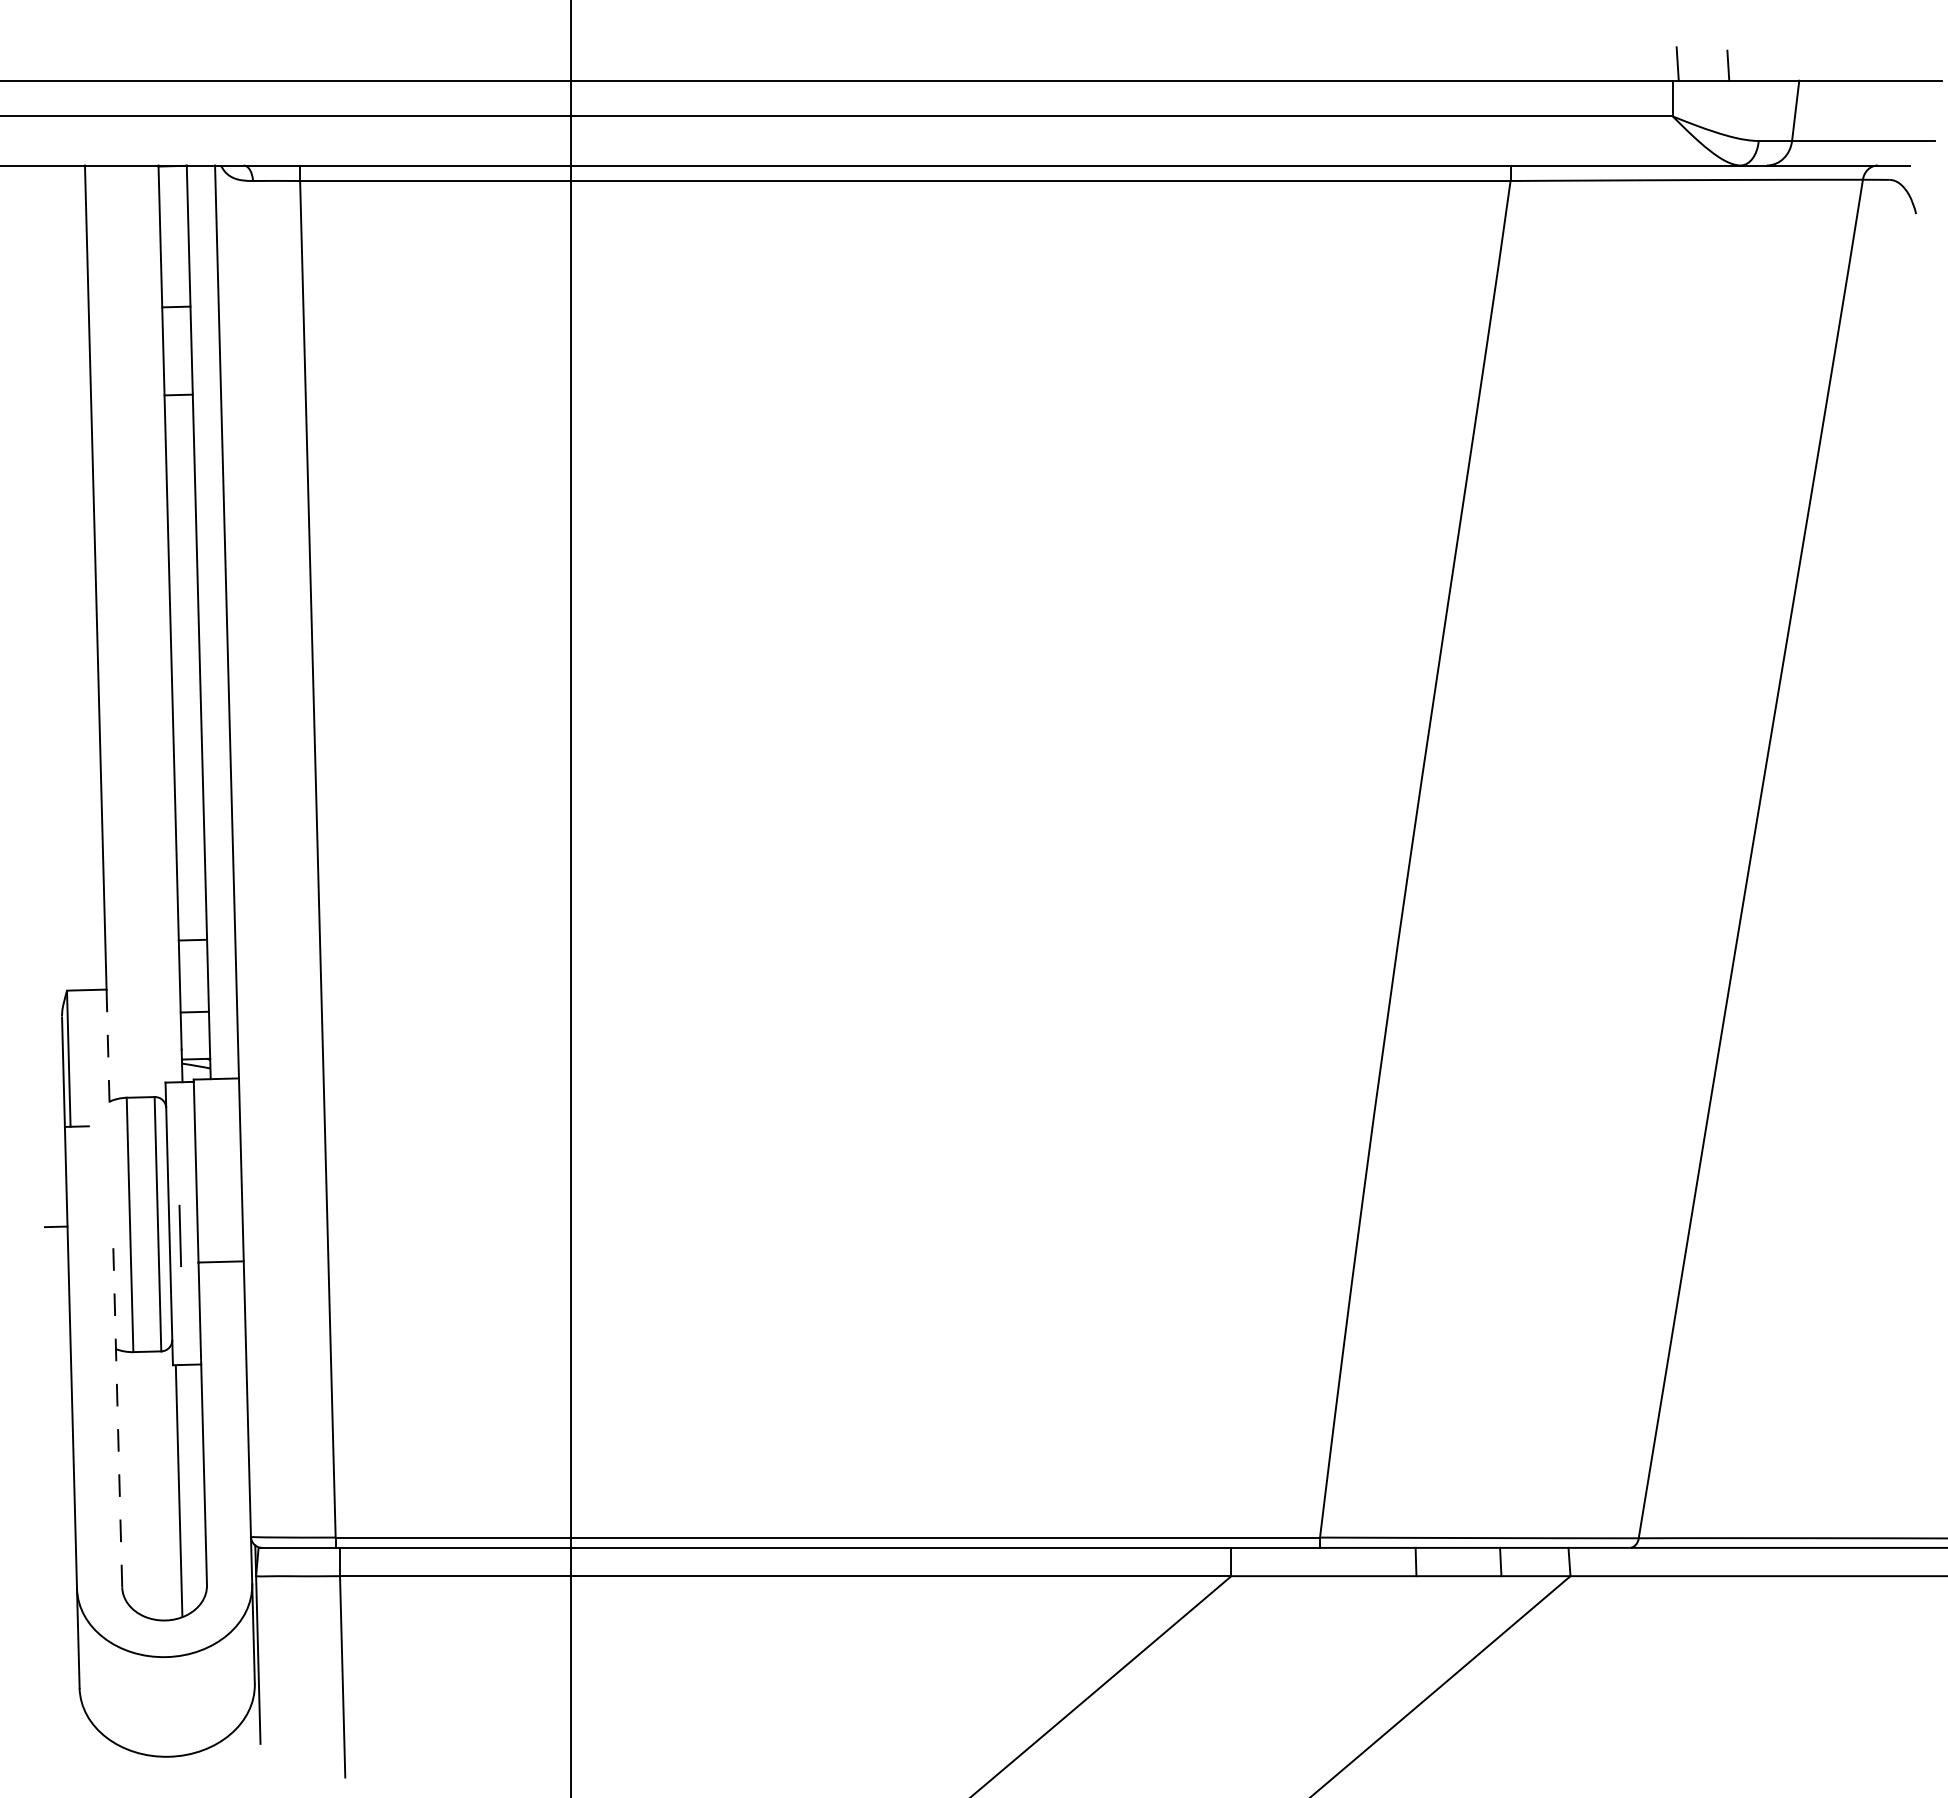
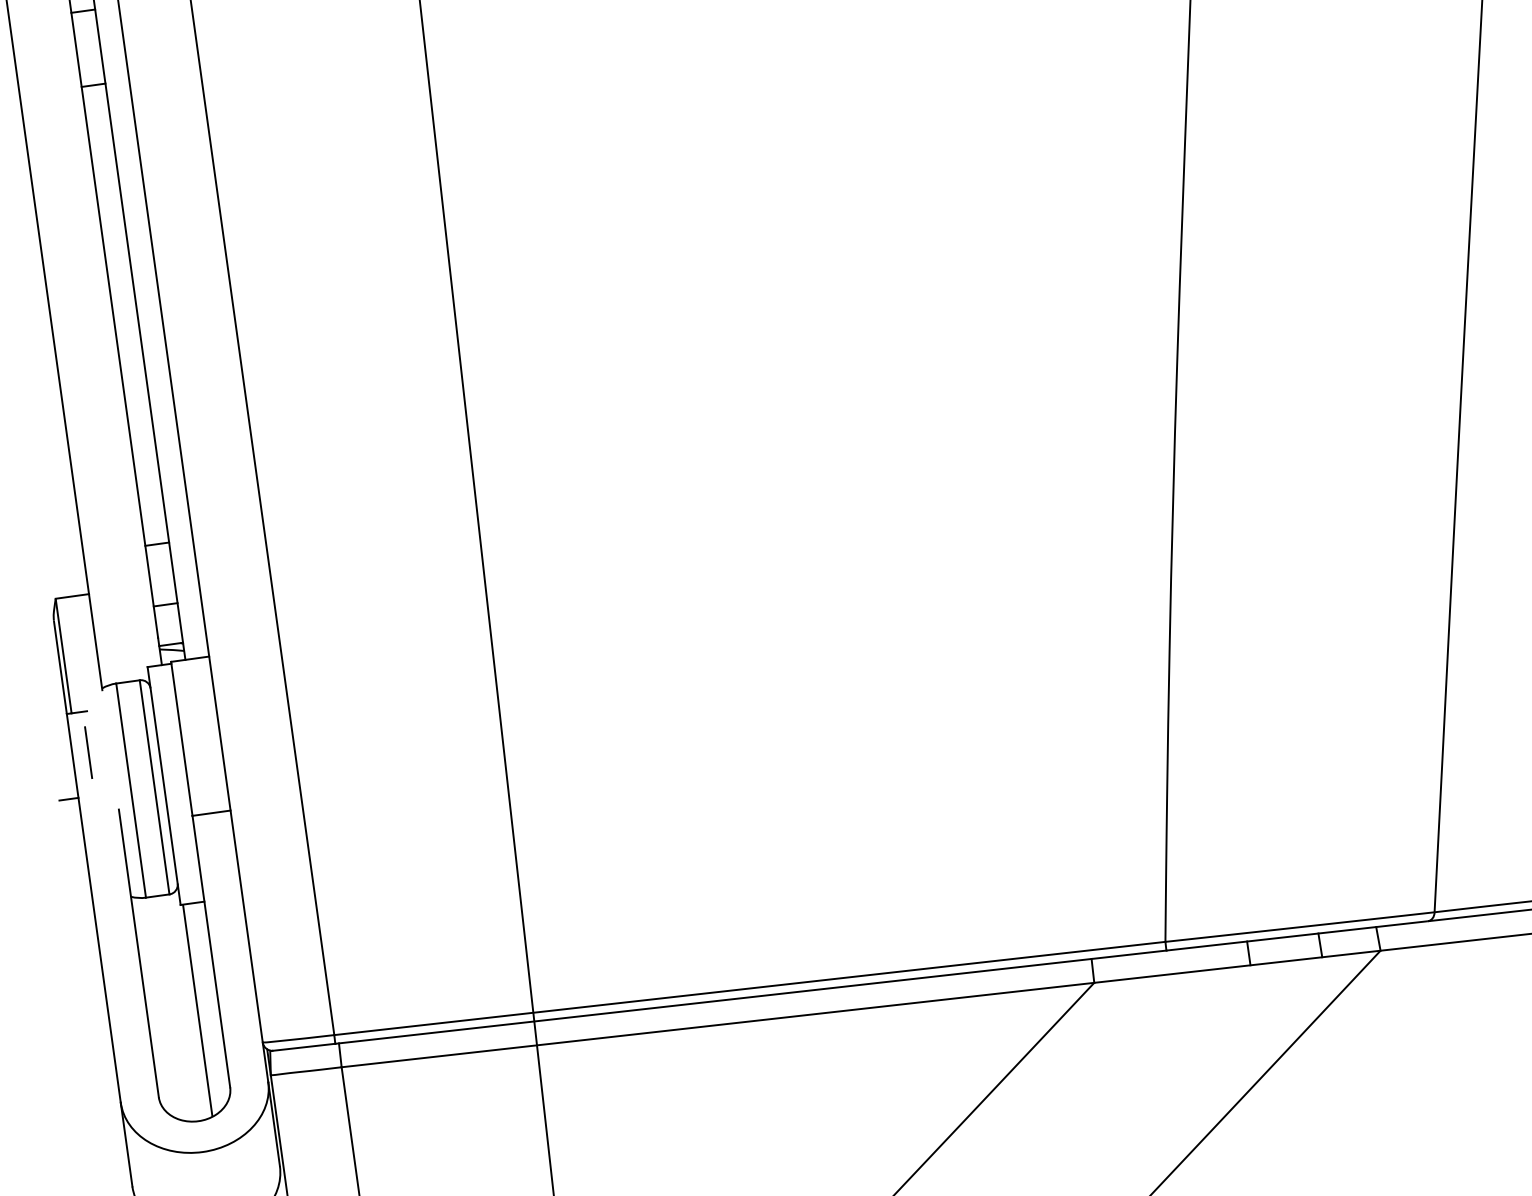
line: (108, 1047) -> (96, 642), dashed -> solid
line: (179, 1235) -> (87, 752), moved
line: (117, 1416) -> (138, 953), dashed -> solid

